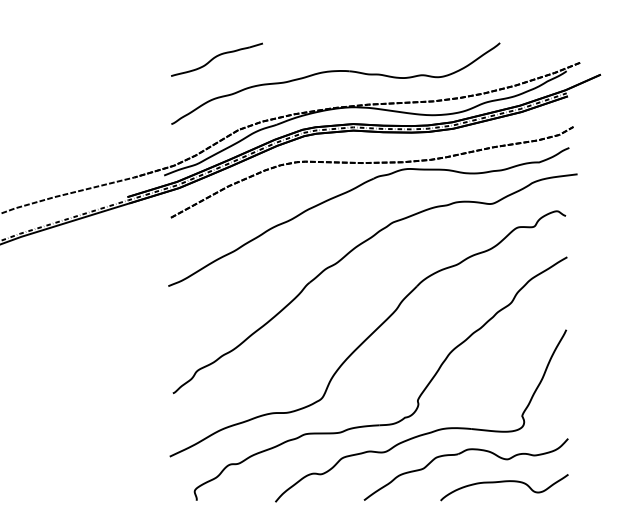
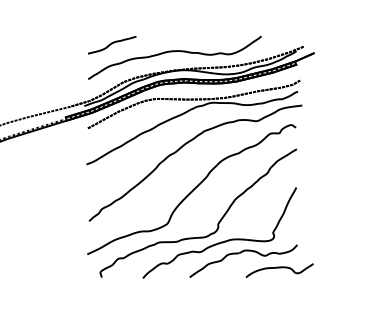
curve: (503, 483) -> (279, 268), moved

